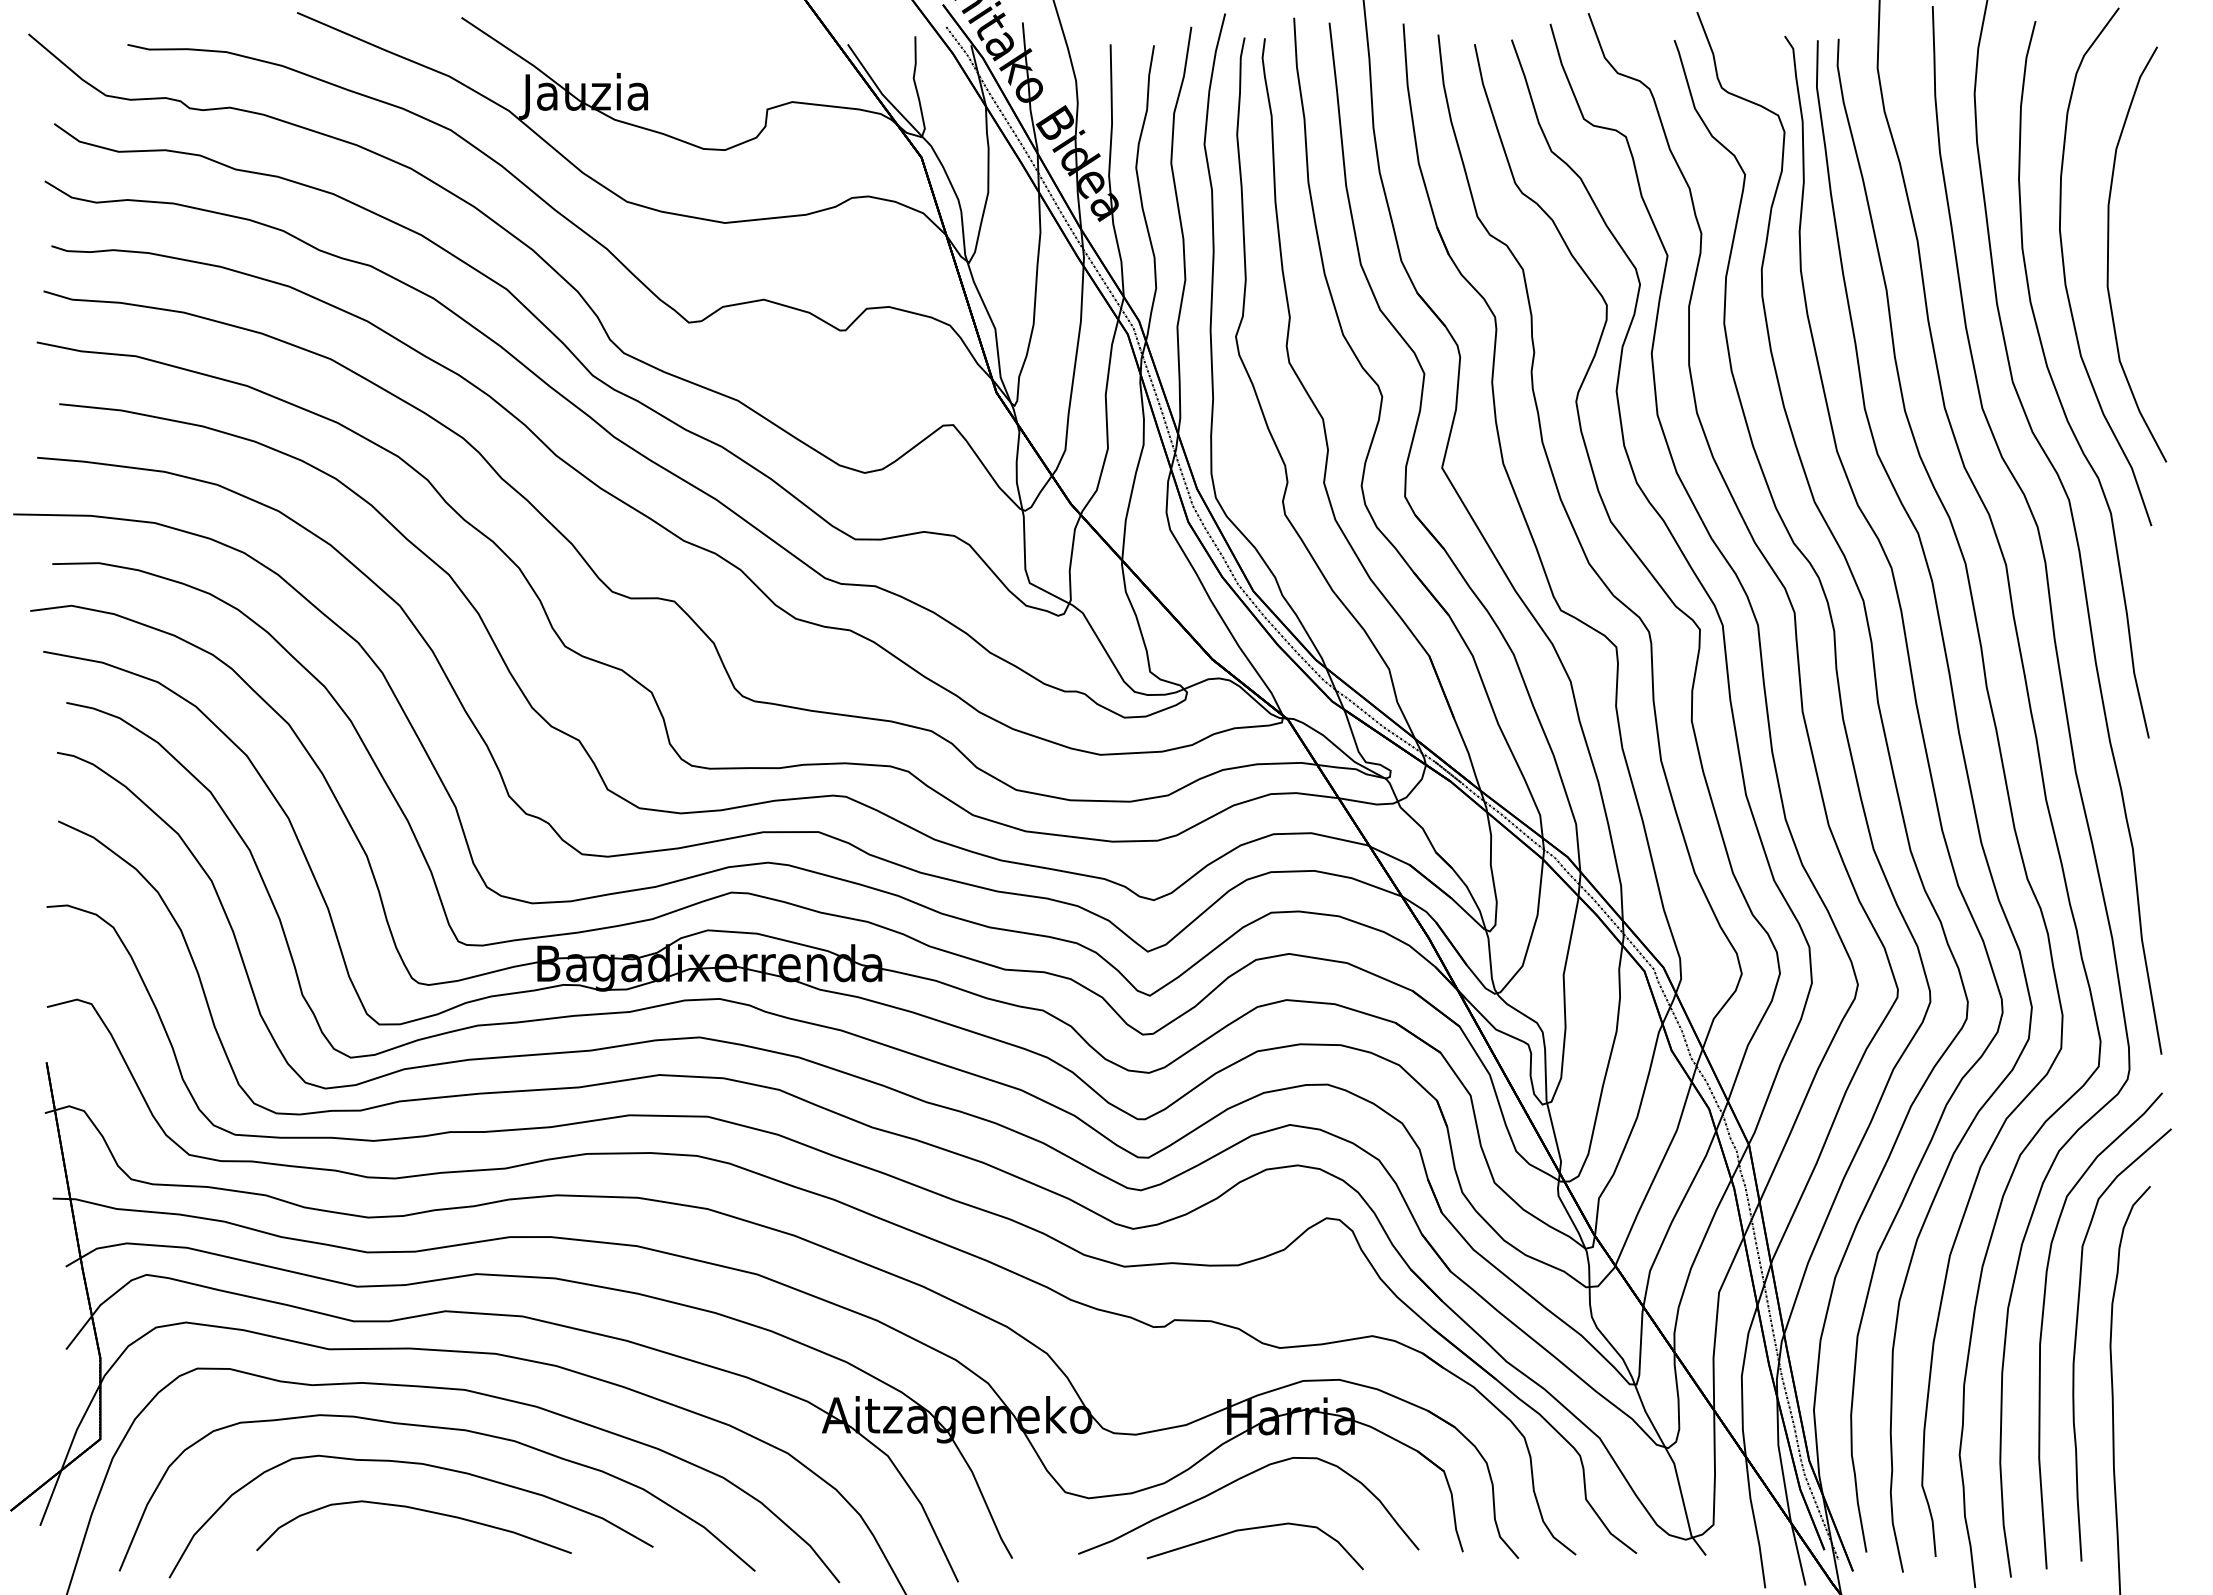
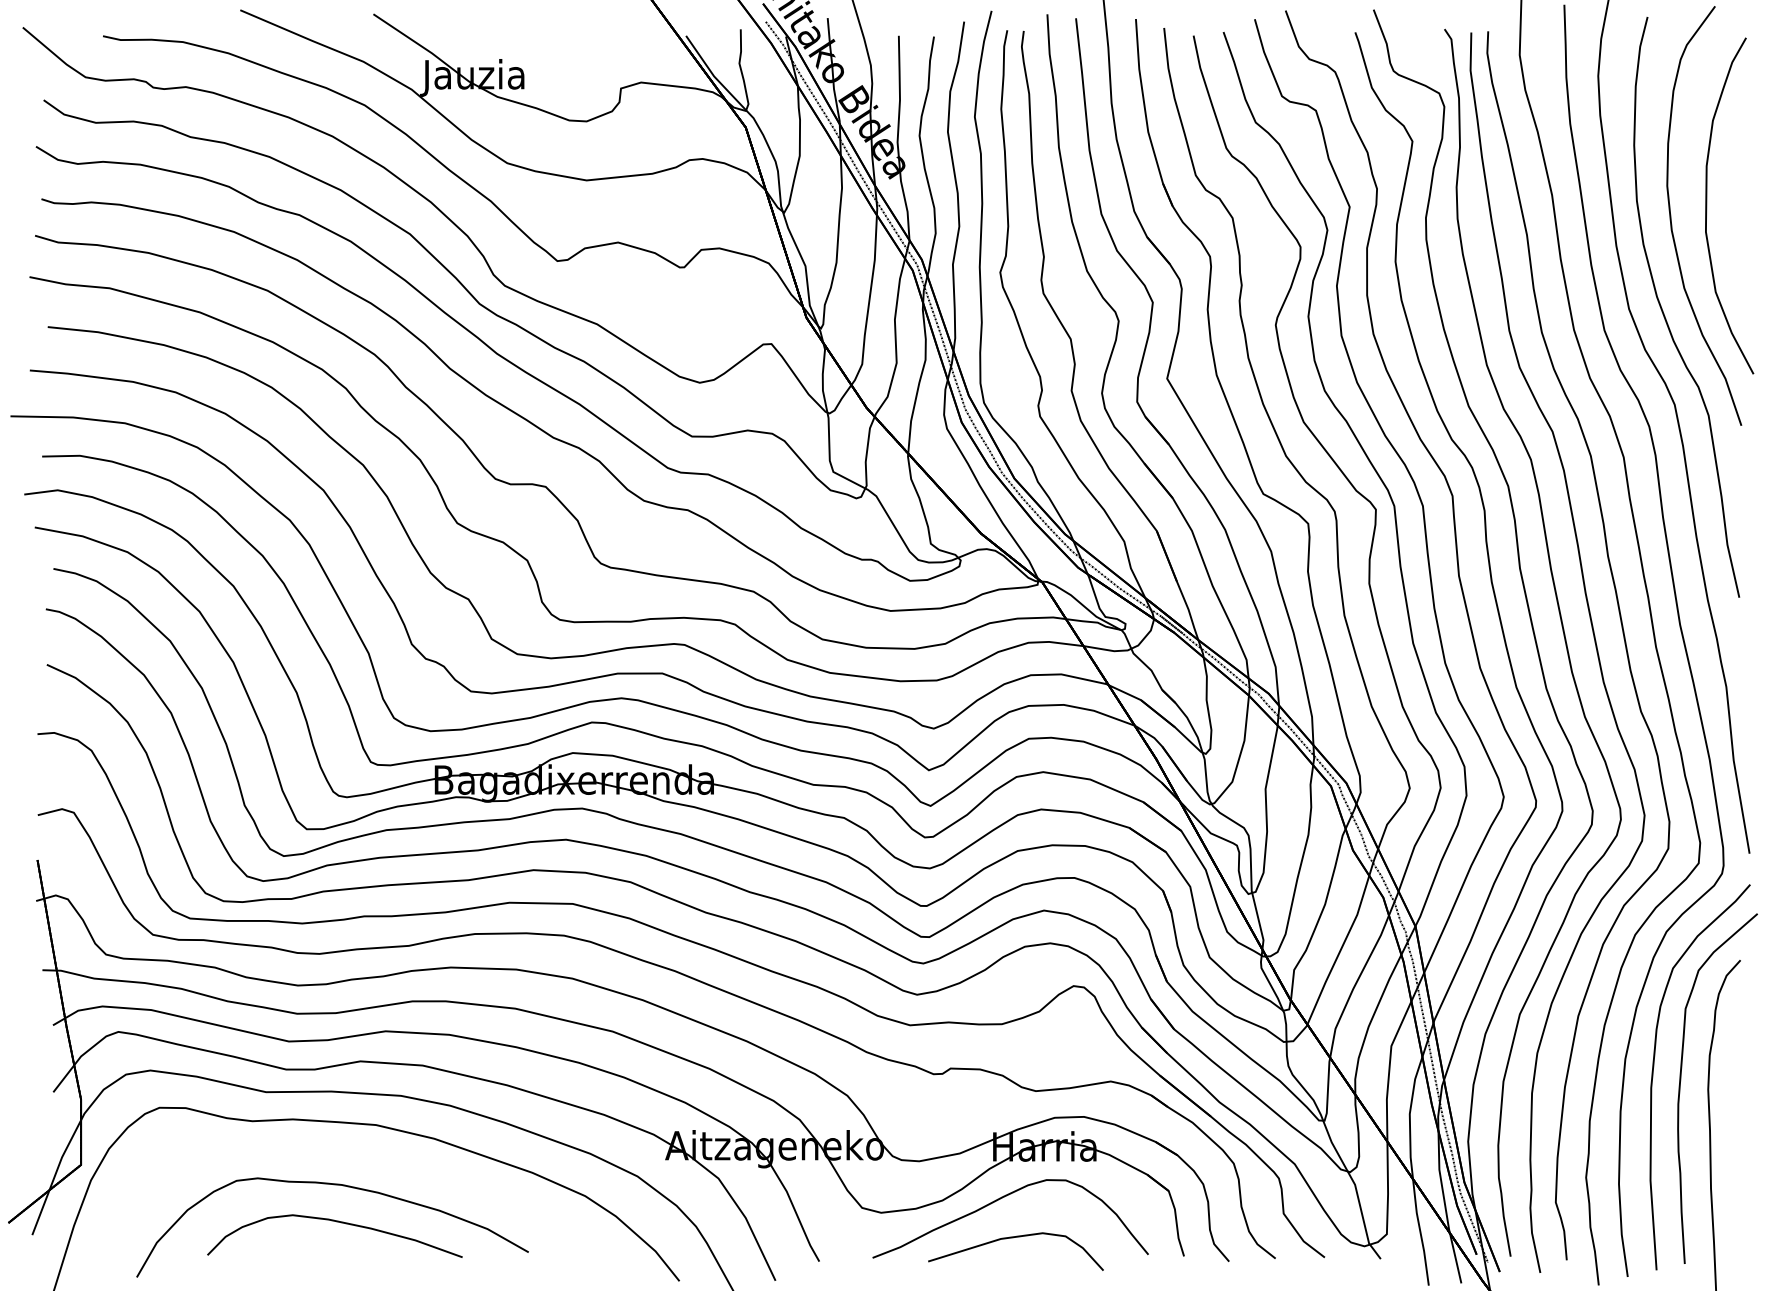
curve: (444, 1429) -> (359, 1157), removed

